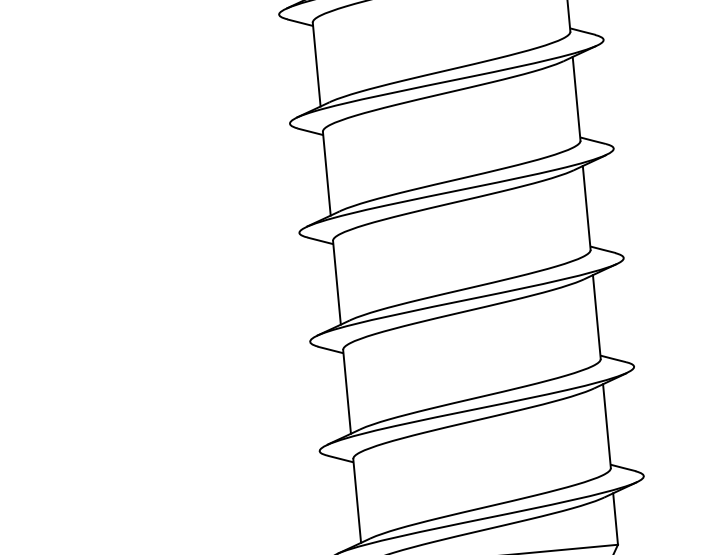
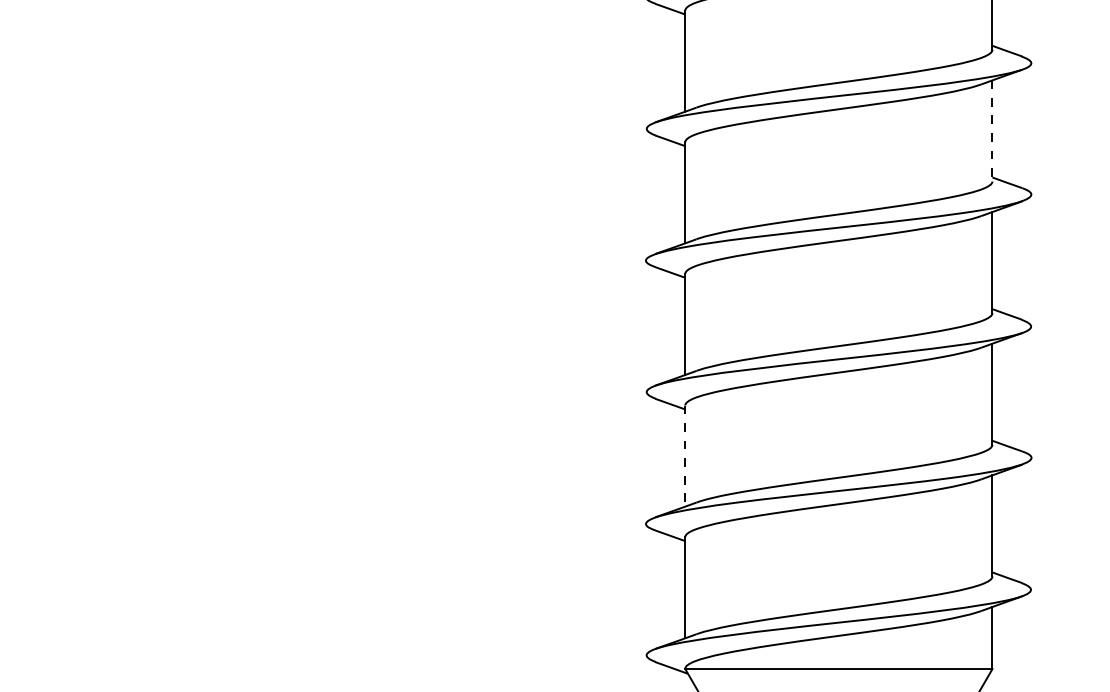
line: (576, 98) -> (992, 130), solid -> dashed
line: (347, 392) -> (685, 456), solid -> dashed

